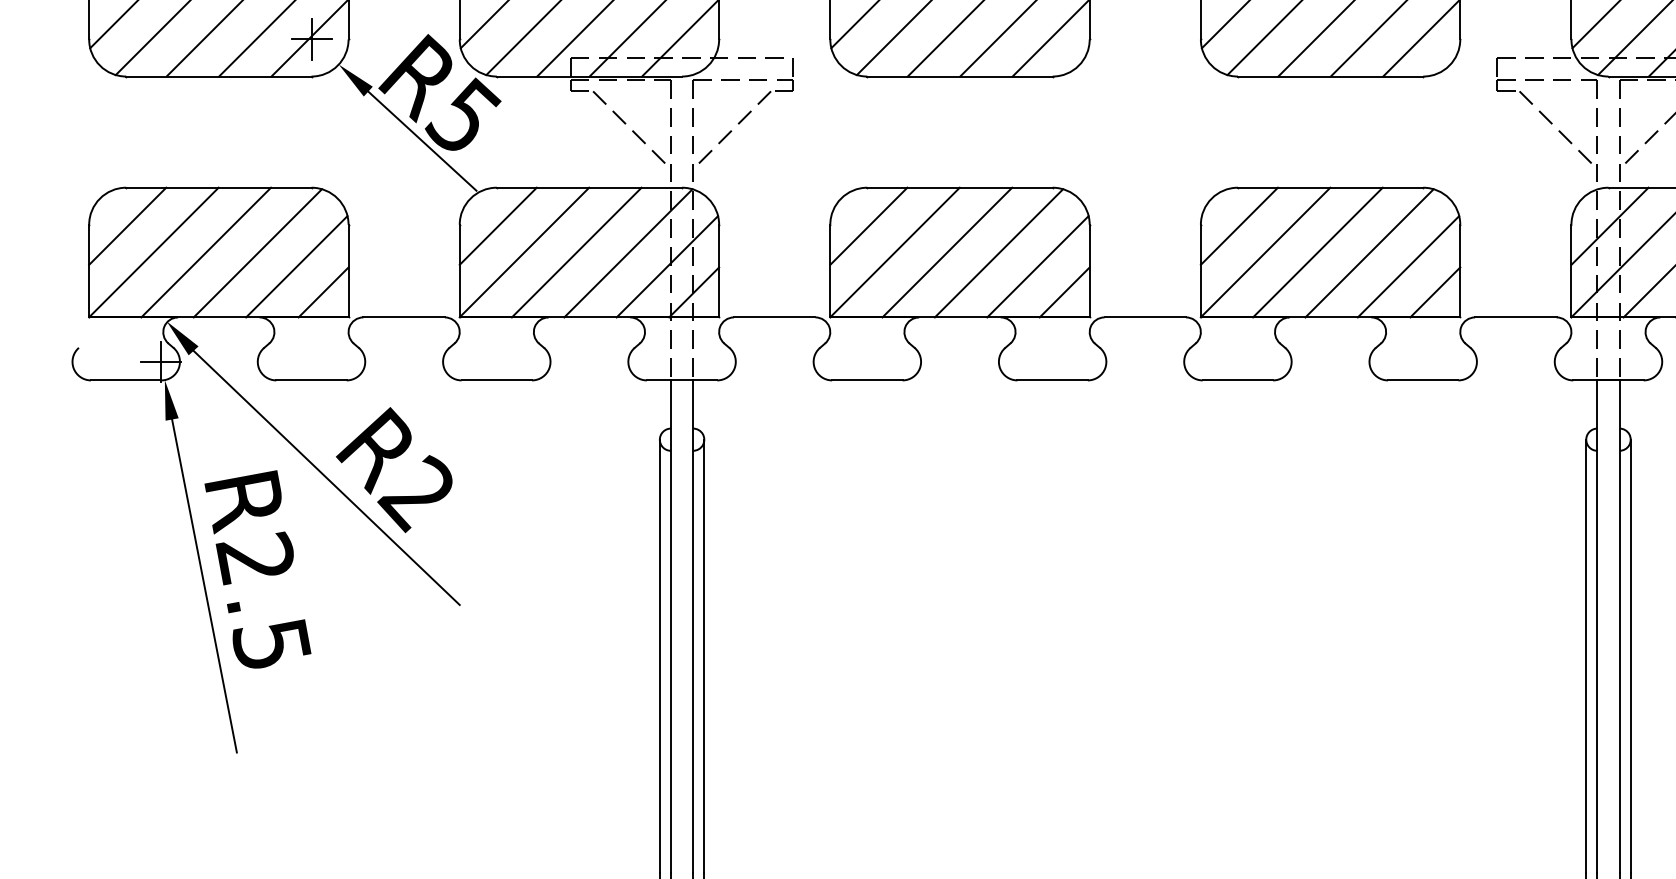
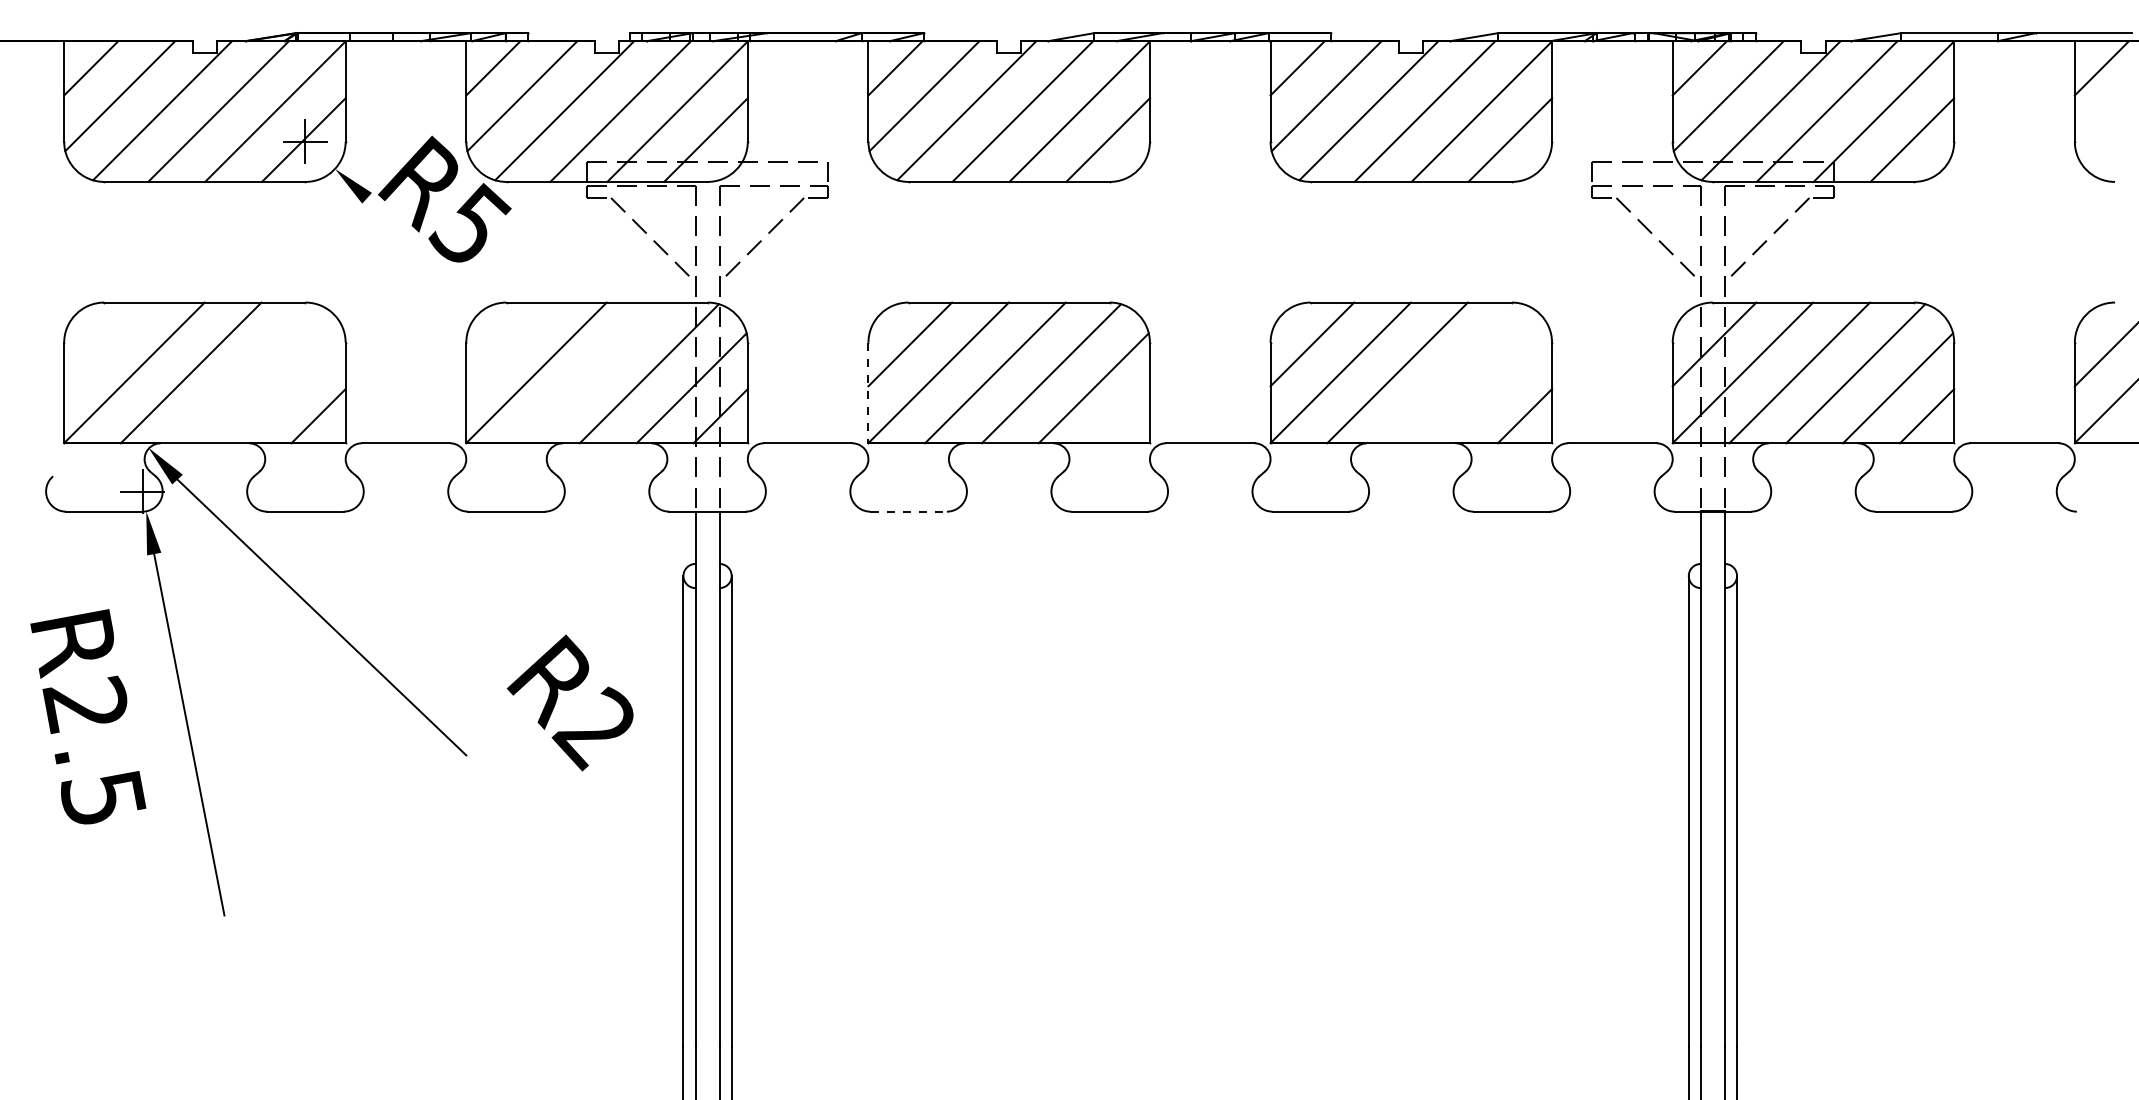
line: (422, 140) -> (425, 251), removed
line: (127, 226) -> (105, 344), removed
line: (497, 226) -> (507, 344), removed
line: (576, 252) -> (592, 372), removed
line: (257, 253) -> (246, 373), removed
line: (1369, 253) -> (1453, 373), removed
line: (296, 266) -> (289, 388), removed
line: (1408, 266) -> (1495, 388), removed
line: (830, 271) -> (868, 393), solid -> dashed
line: (1064, 292) -> (1122, 416), removed
line: (868, 380) -> (909, 511), solid -> dashed
text: (394, 469) -> (570, 702), moved
text: (258, 569) -> (88, 716), moved

